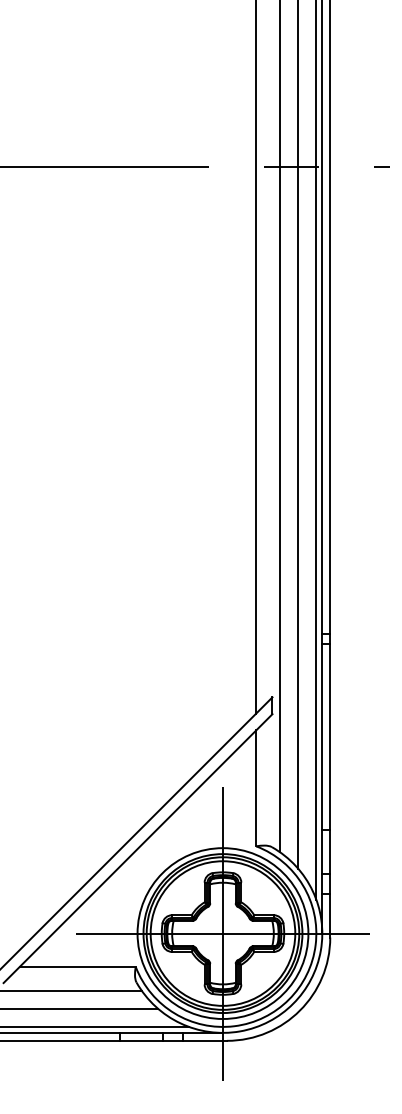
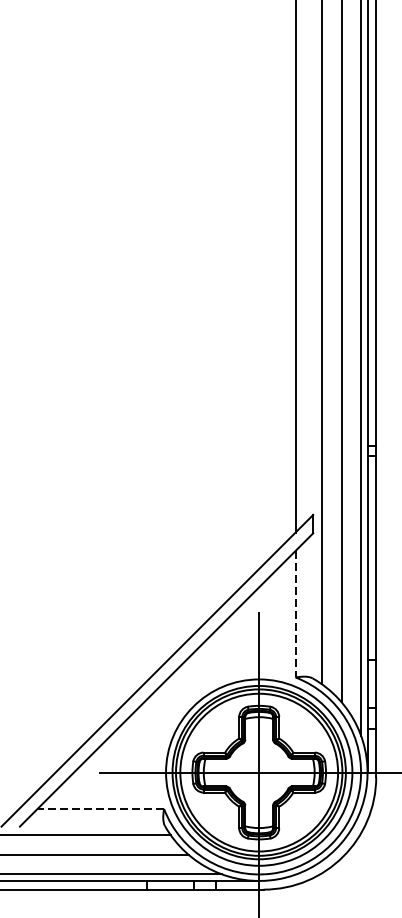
line: (256, 788) -> (295, 614), solid -> dashed
line: (77, 966) -> (100, 808), solid -> dashed

